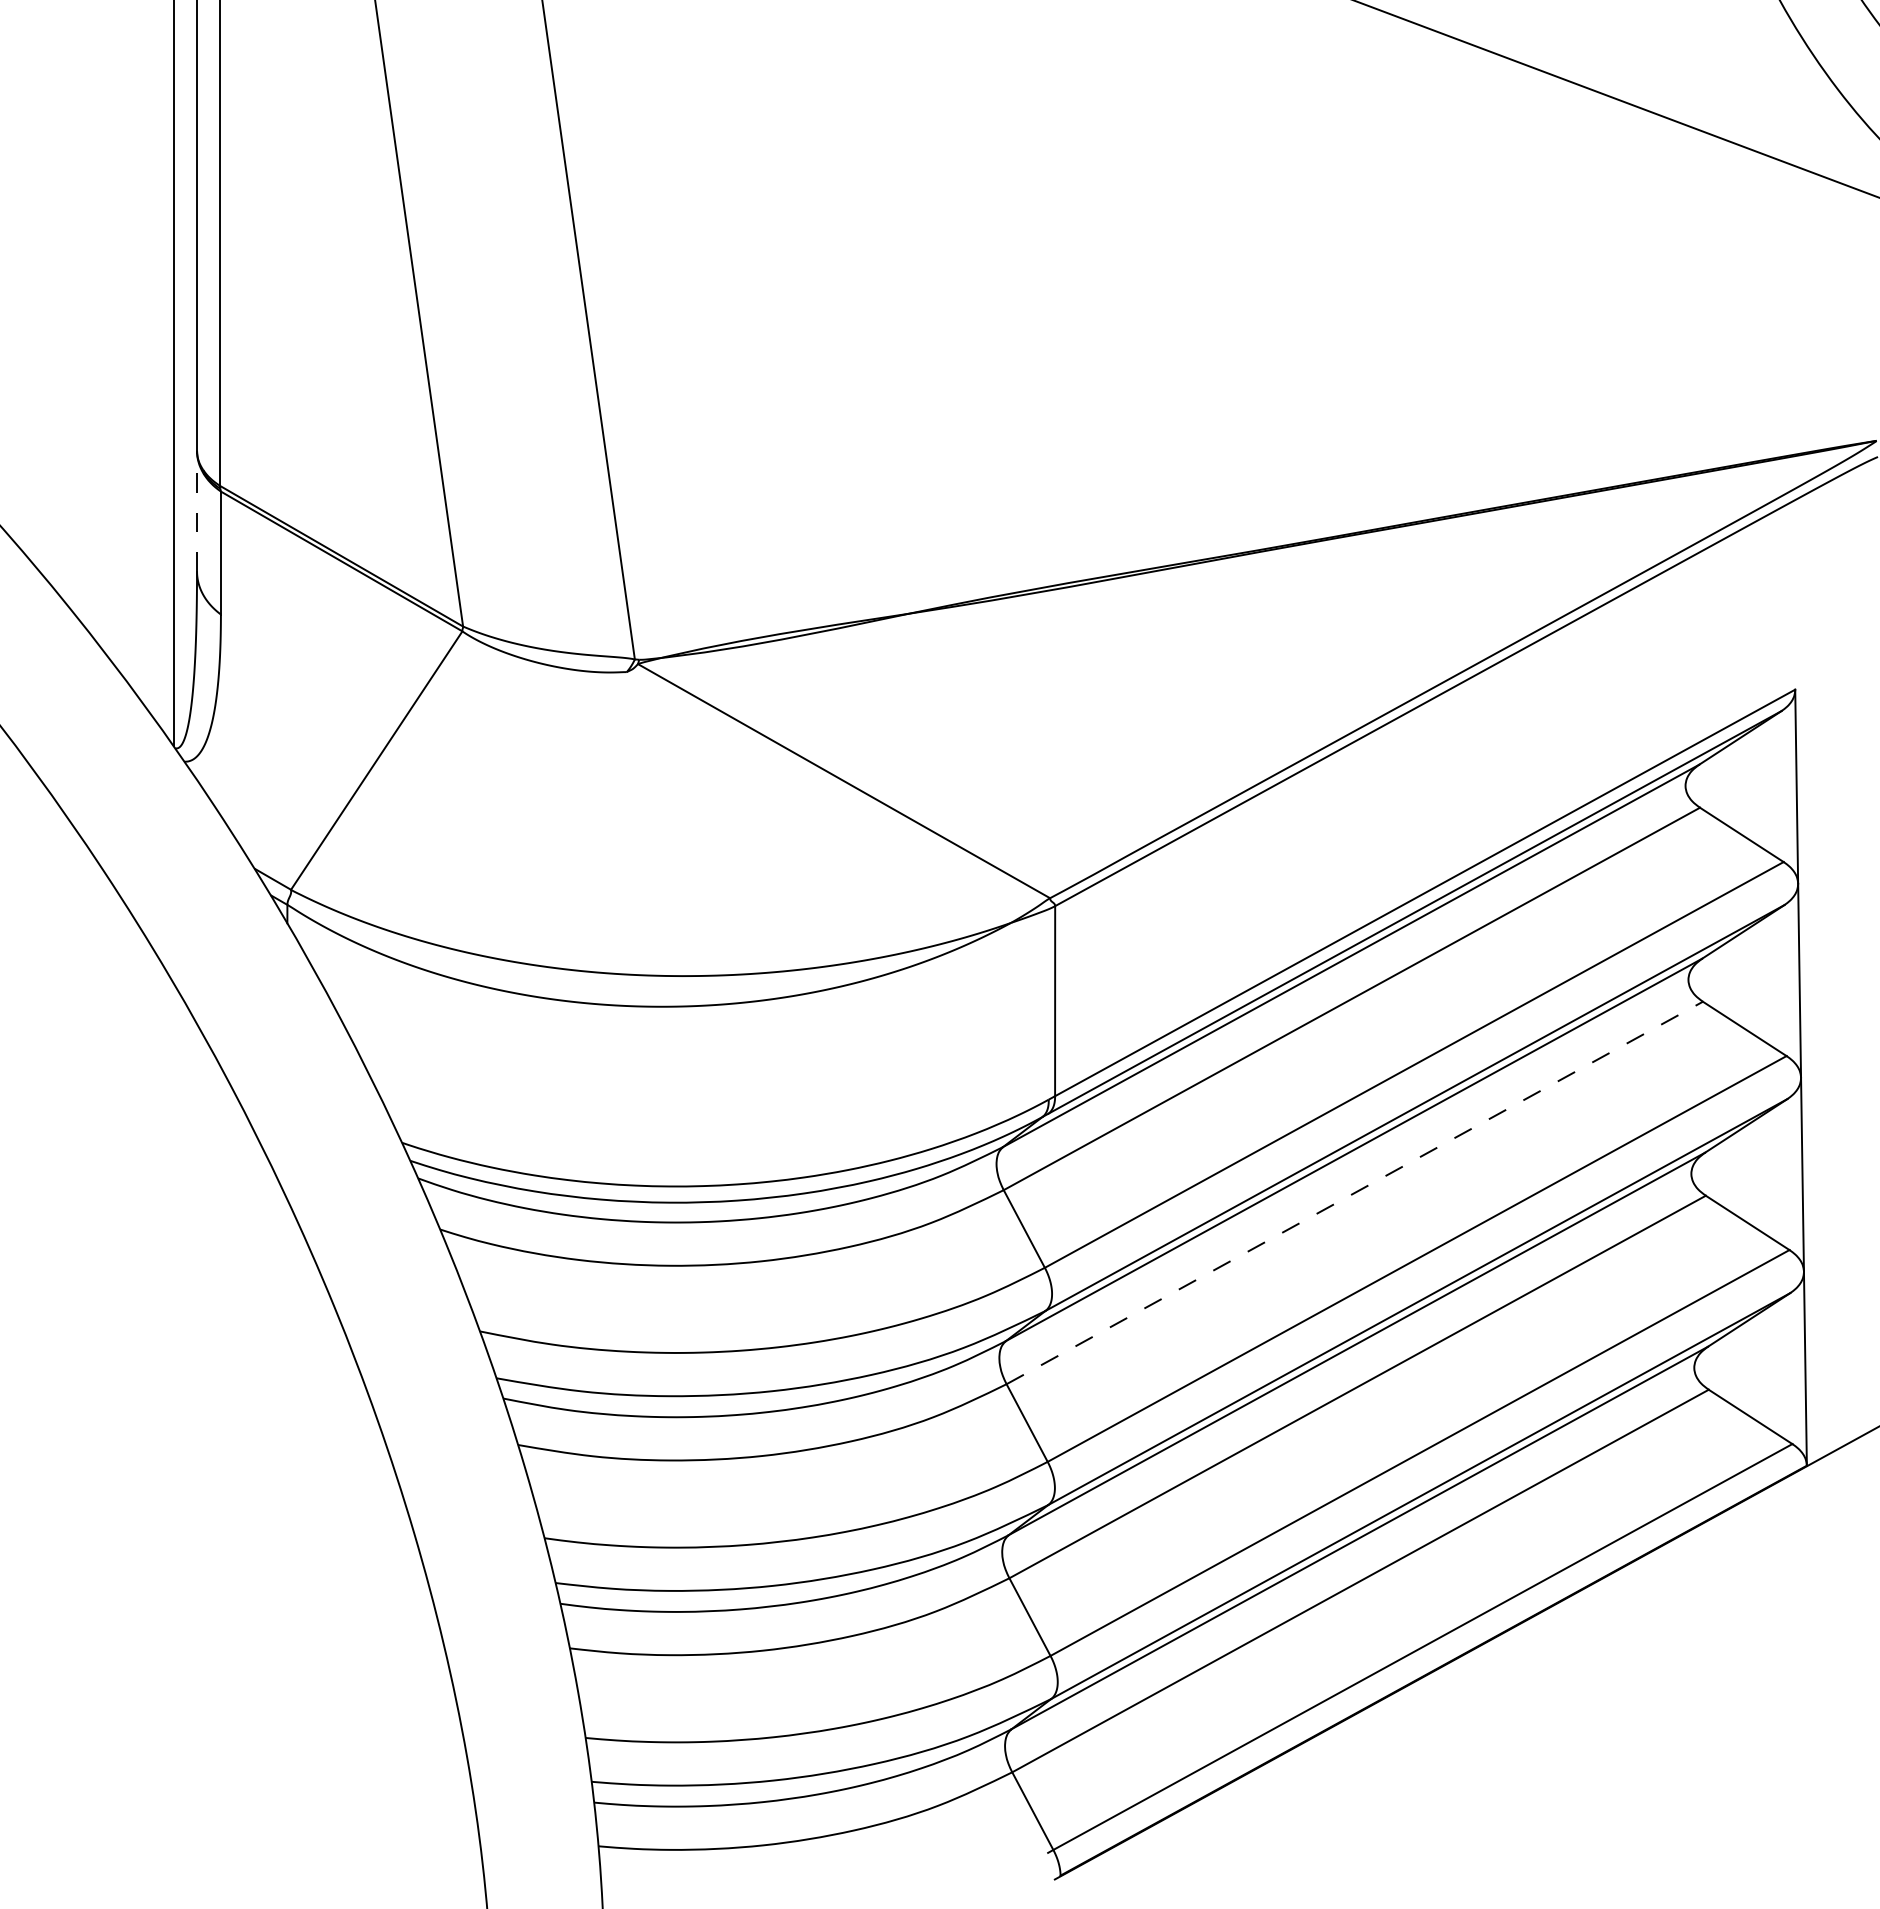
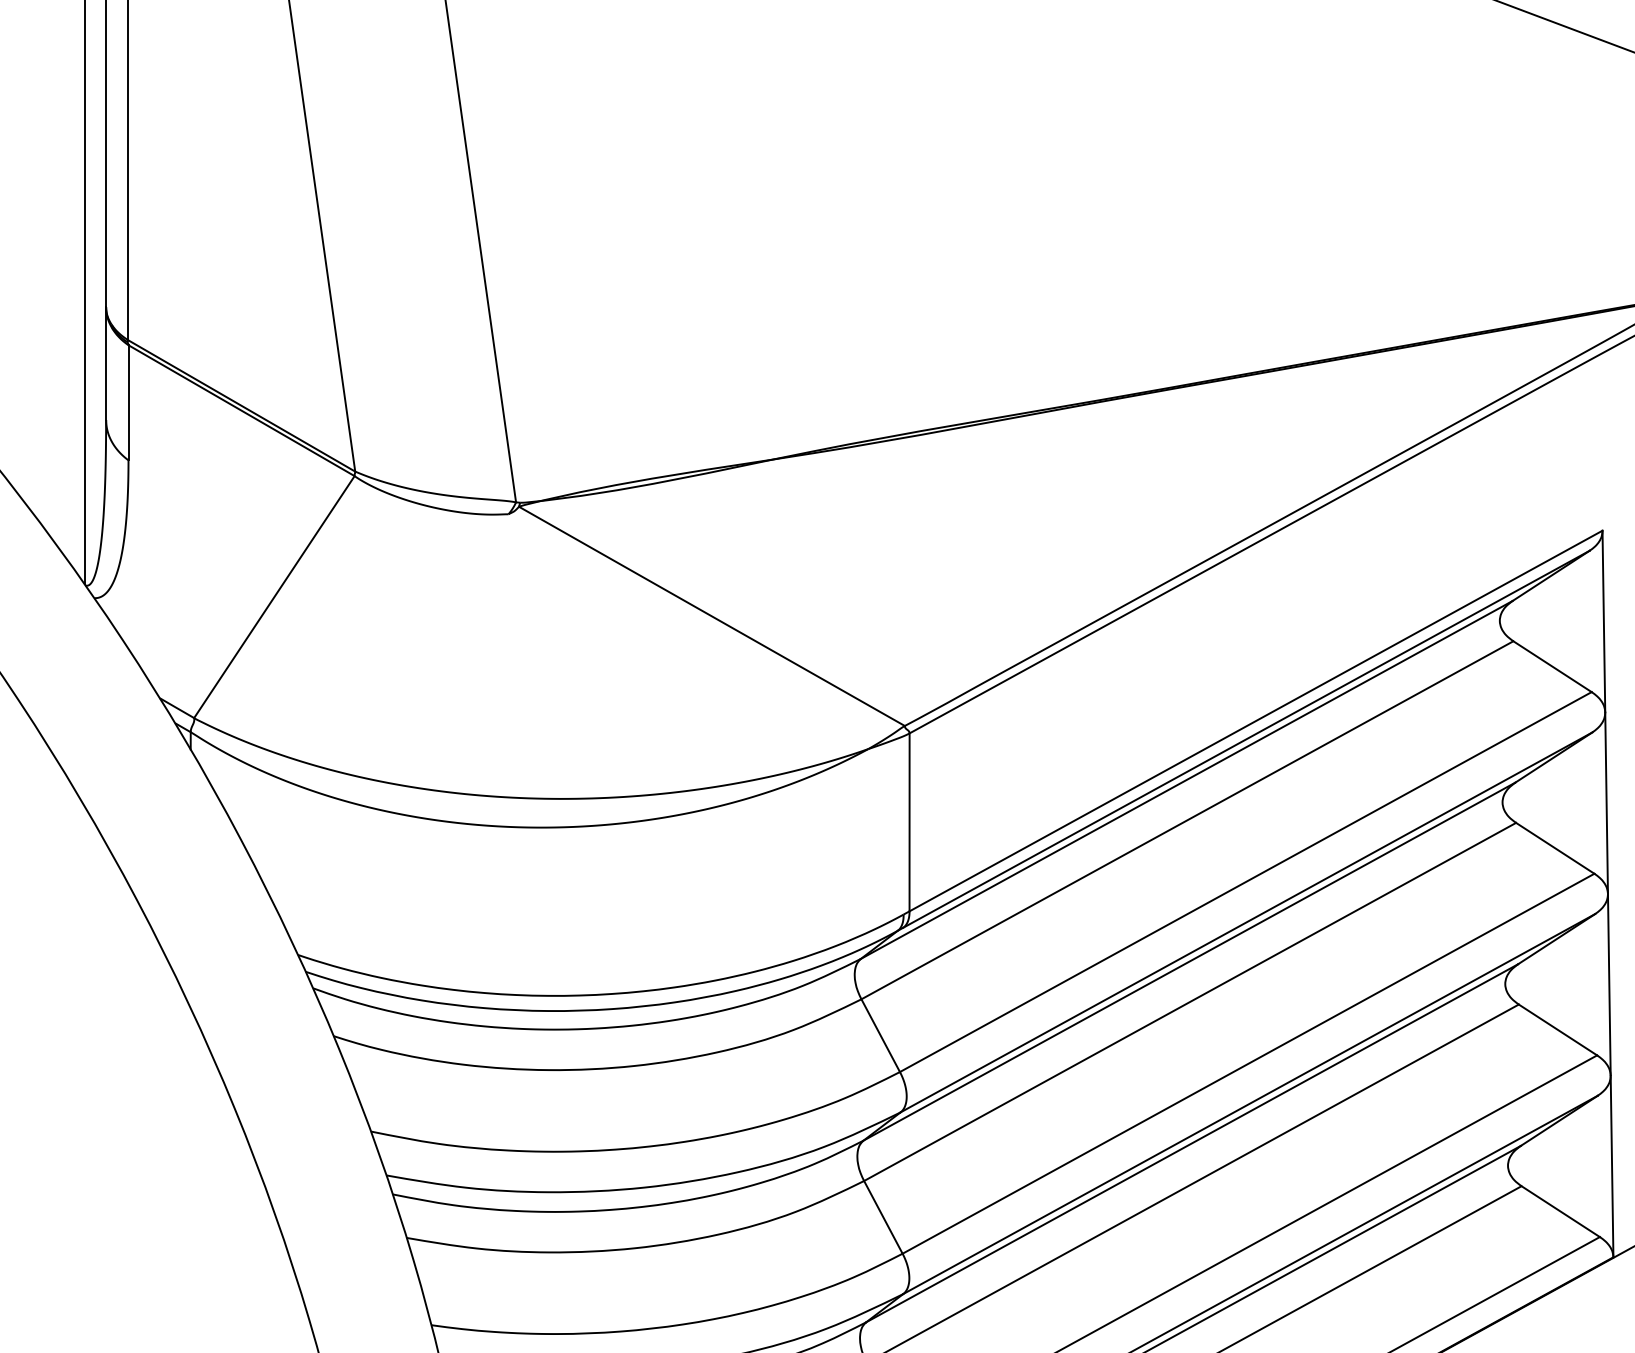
line: (197, 510) -> (106, 362), dashed -> solid
line: (1355, 1192) -> (1190, 1001), dashed -> solid

